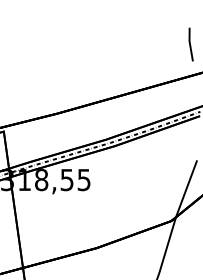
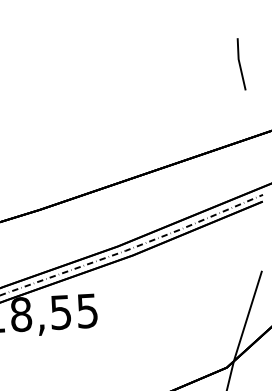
line: (190, 44) -> (240, 64), moved

